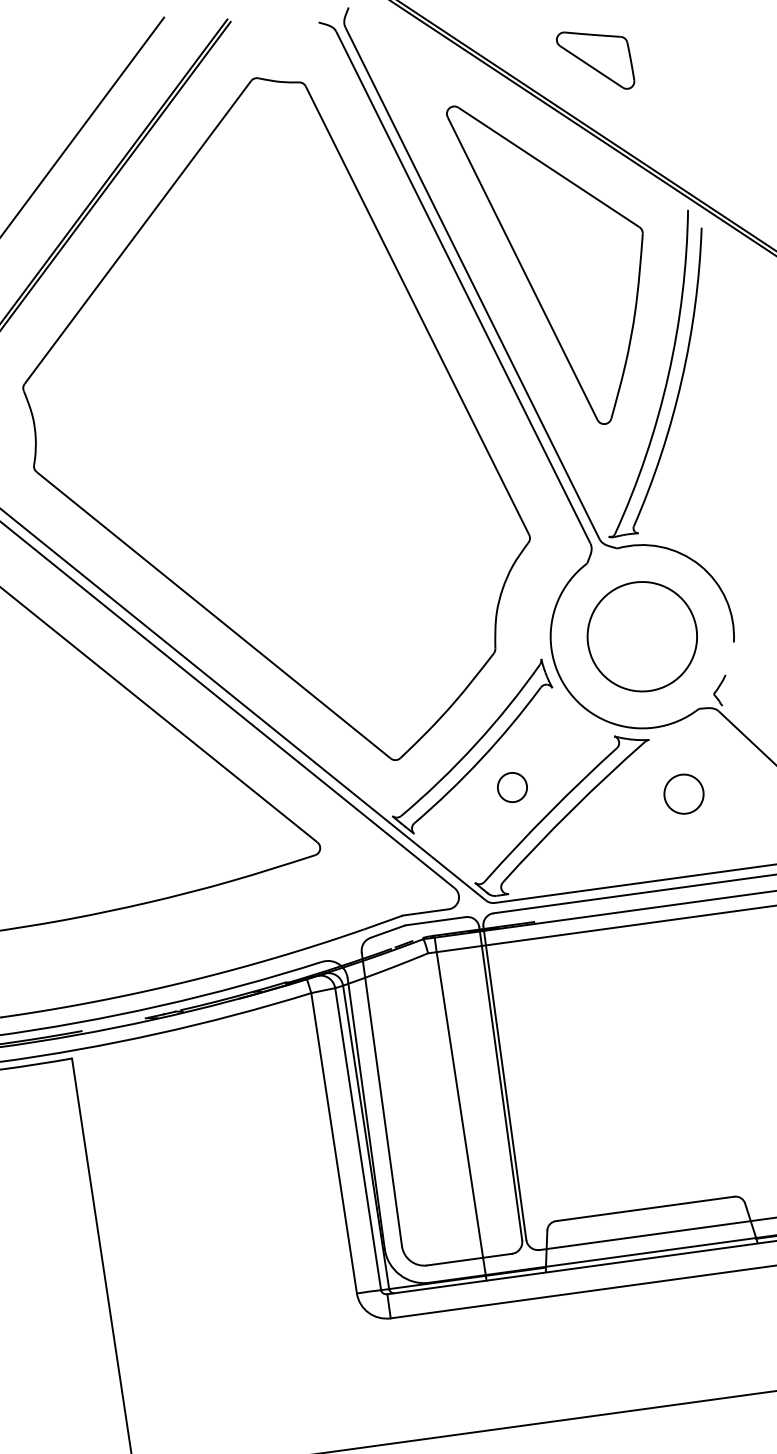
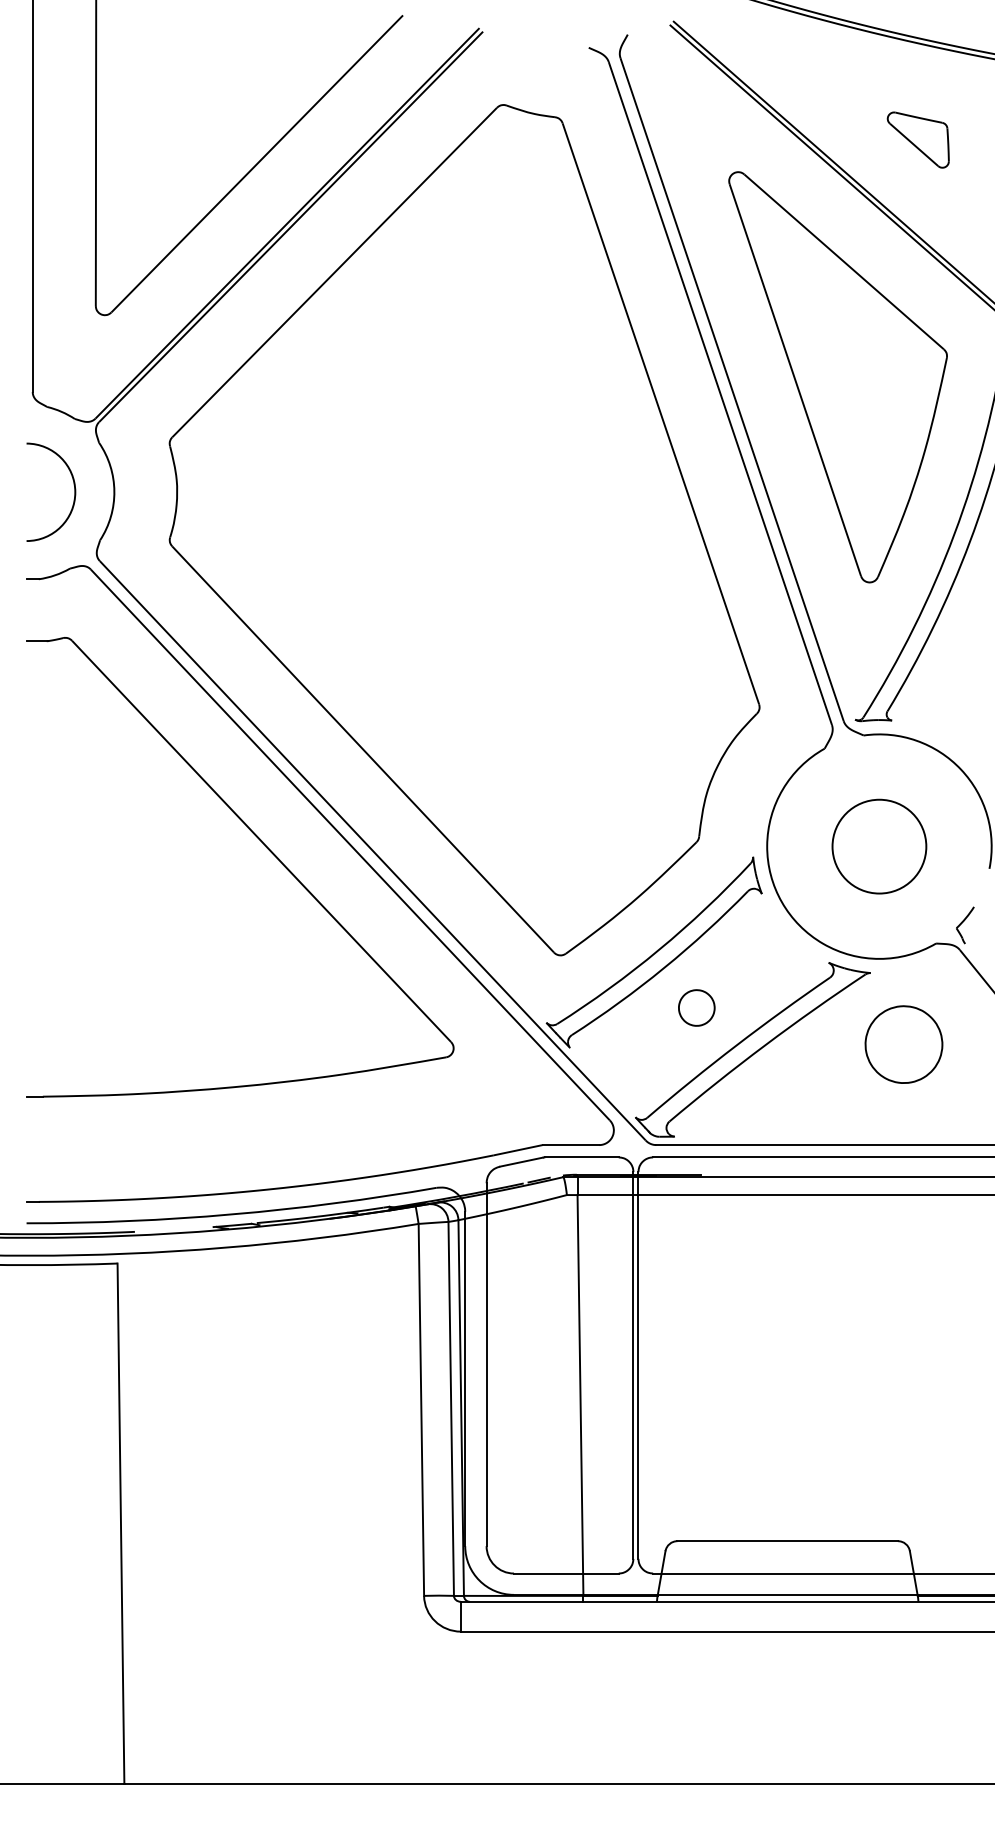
part: (594, 60) -> (917, 139), size x0.7
circle: (642, 636) -> (879, 846), size x0.7
part: (683, 794) -> (903, 1044), size x1.6

